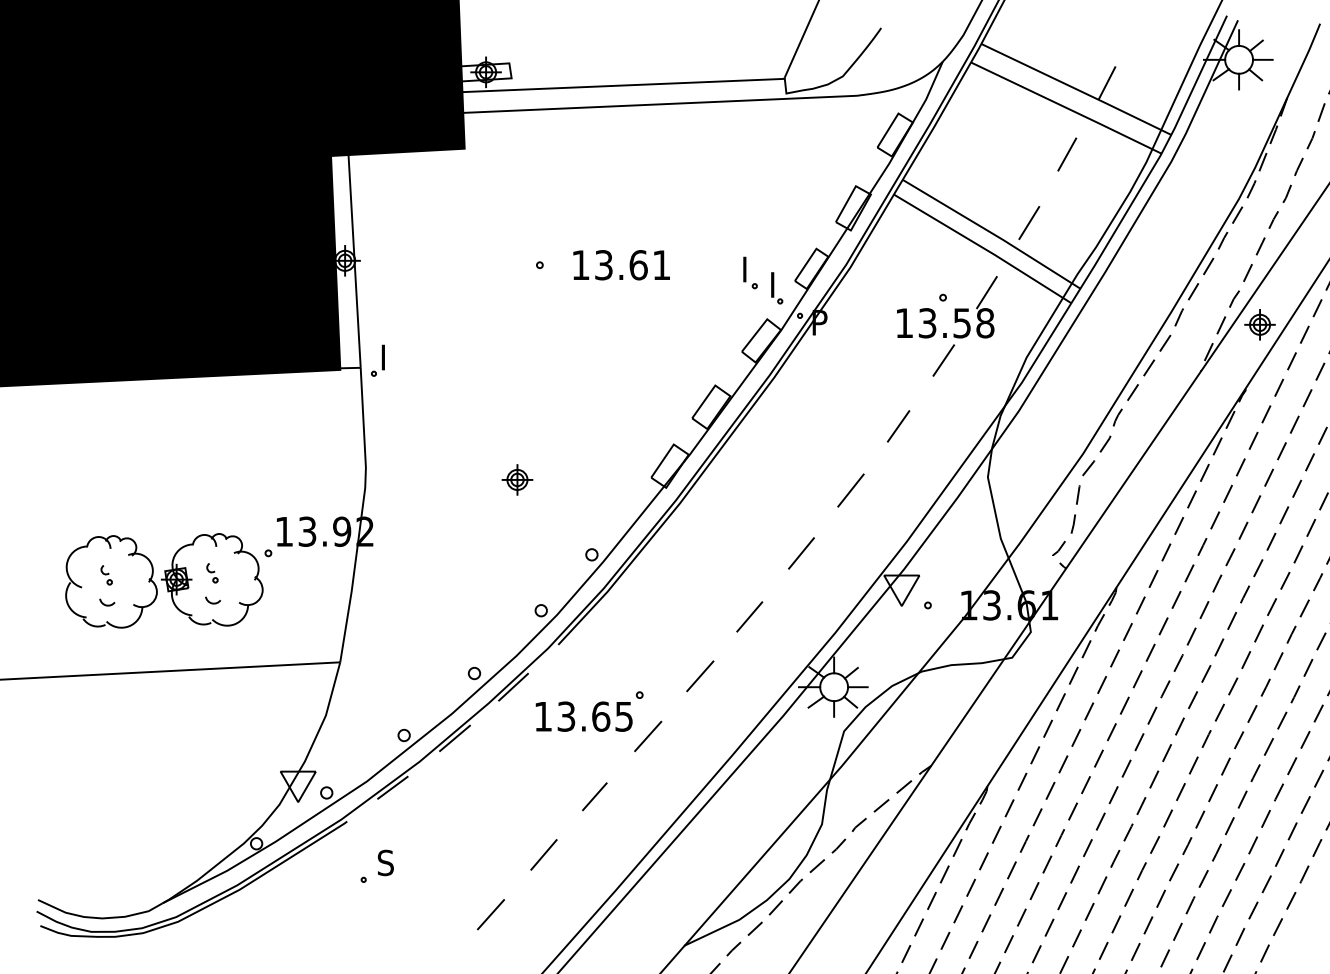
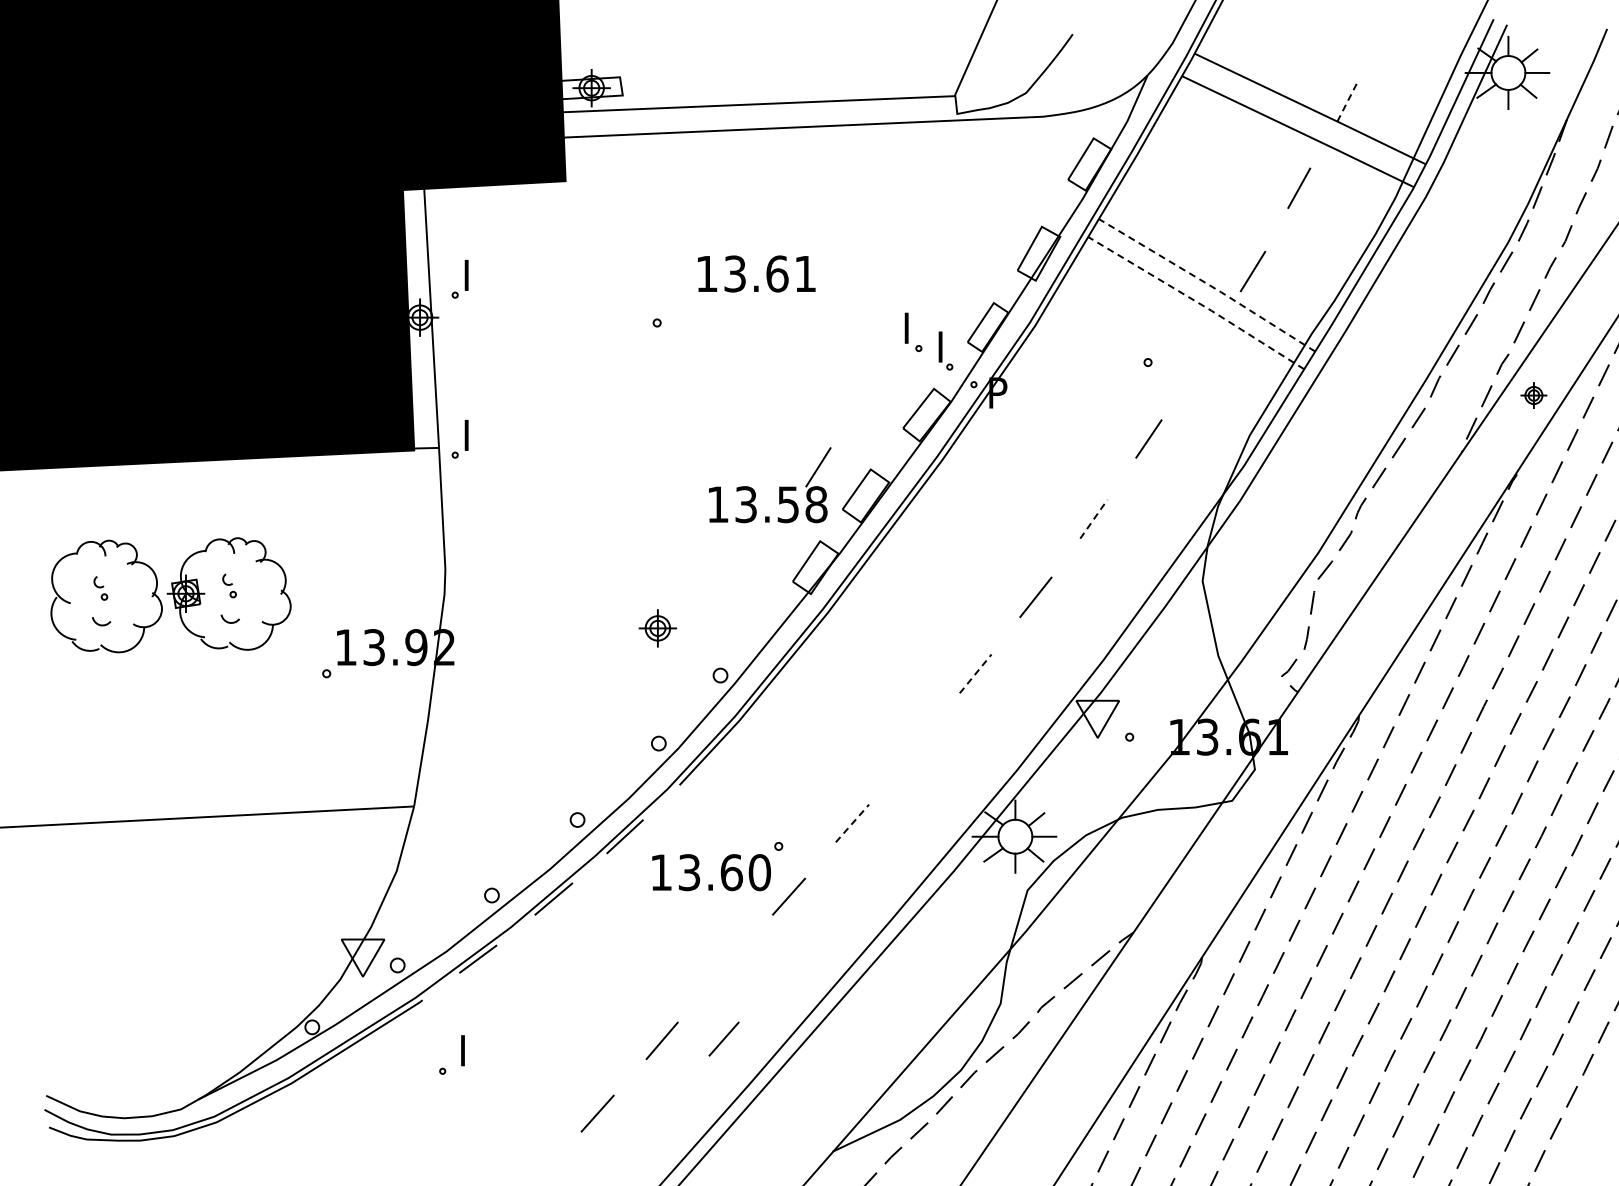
line: (1106, 83) -> (1347, 101), solid -> dashed
part: (377, 228) -> (459, 278), added
line: (992, 233) -> (1208, 284), solid -> dashed
line: (982, 248) -> (1196, 302), solid -> dashed
text: (621, 264) -> (756, 273), moved
part: (954, 308) -> (779, 486), moved
part: (1259, 324) -> (1533, 395), size x0.7
line: (898, 426) -> (1093, 519), solid -> dashed
part: (517, 480) -> (657, 628), moved
line: (801, 553) -> (975, 673), solid -> dashed
part: (163, 581) -> (170, 595), moved
line: (749, 617) -> (912, 751), removed
line: (700, 676) -> (852, 823), solid -> dashed
text: (623, 716) -> (759, 872), 13.65 -> 13.60
line: (594, 796) -> (723, 1038), moved
text: (385, 862) -> (469, 1050), S -> I

